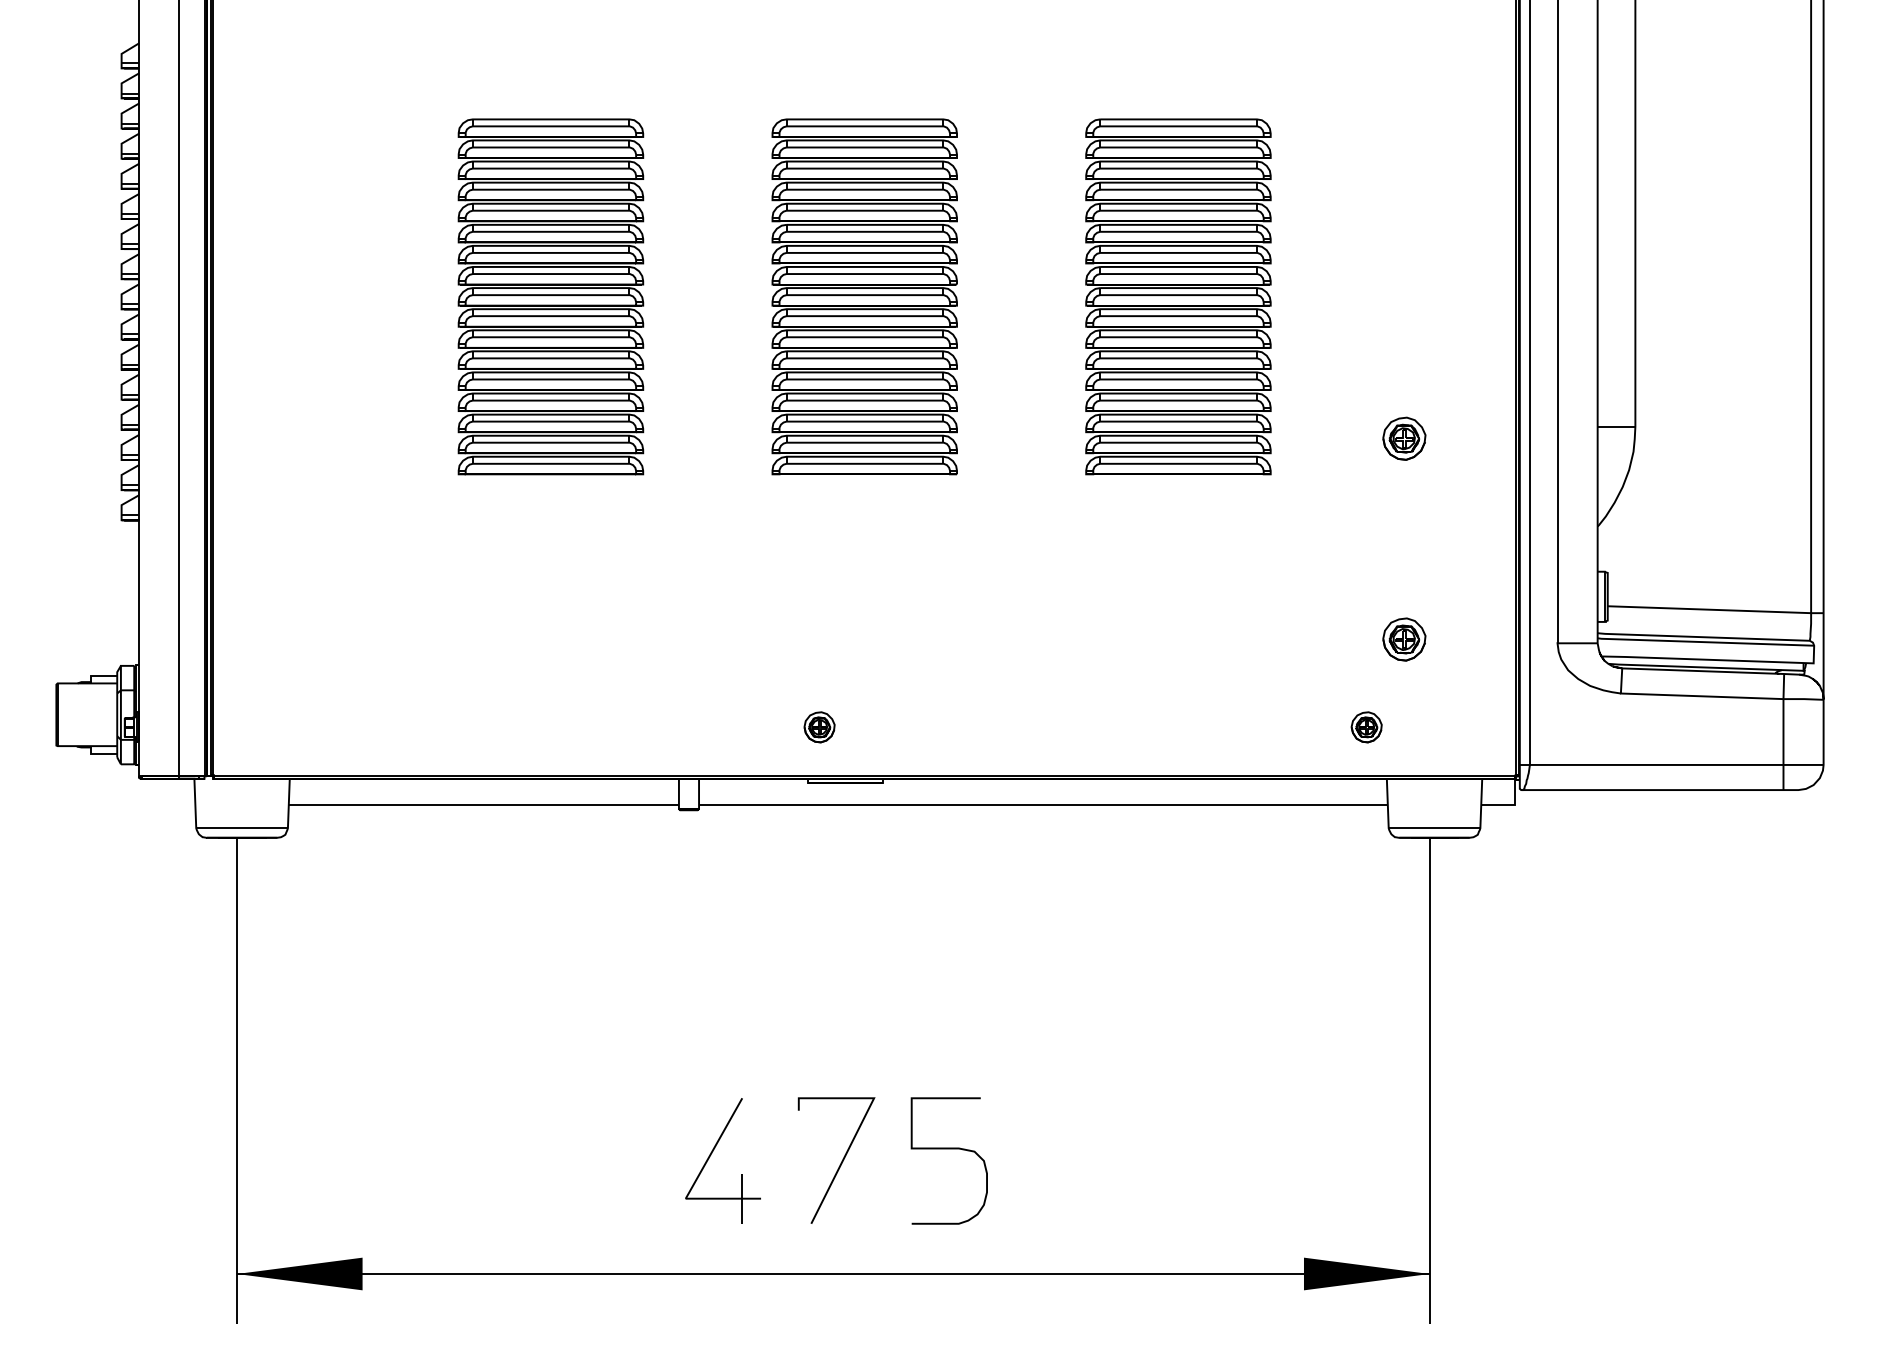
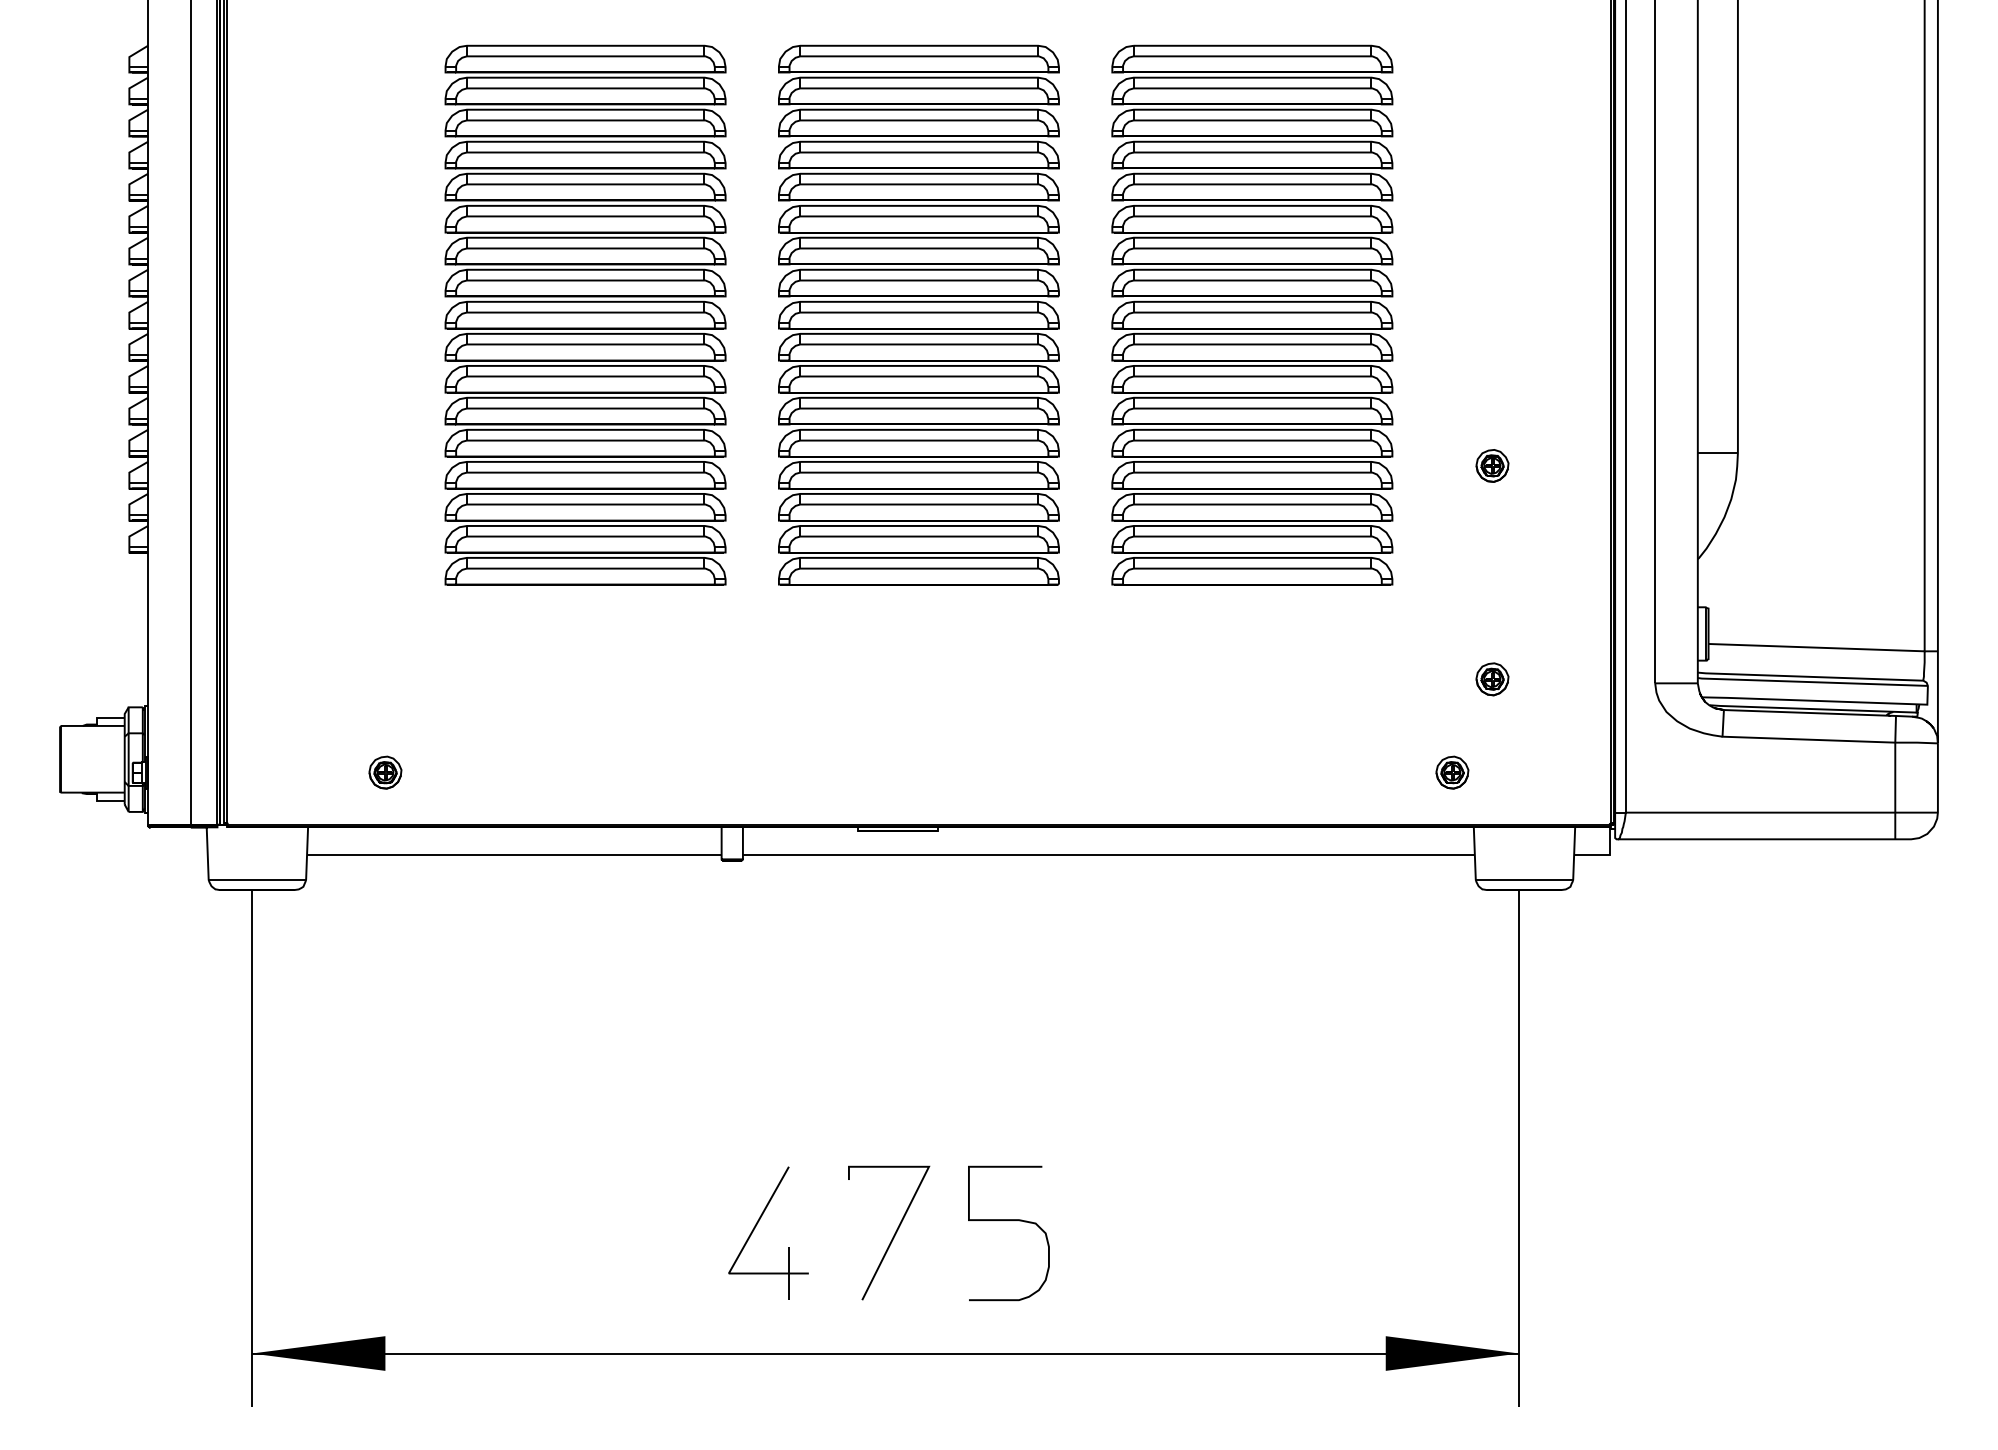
part: (550, 296) -> (585, 314), size x1.43
part: (864, 296) -> (918, 314), size x1.43
part: (1178, 296) -> (1252, 314), size x1.43
part: (1404, 438) -> (1492, 465), size x0.71
part: (1404, 639) -> (1492, 679), size x0.71
part: (819, 727) -> (385, 772), moved

